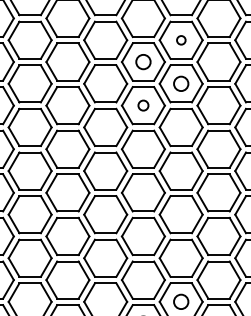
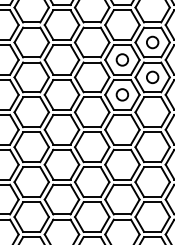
circle: (181, 40) -> (152, 42), size x1.67
circle: (143, 105) -> (122, 94), size x1.43

